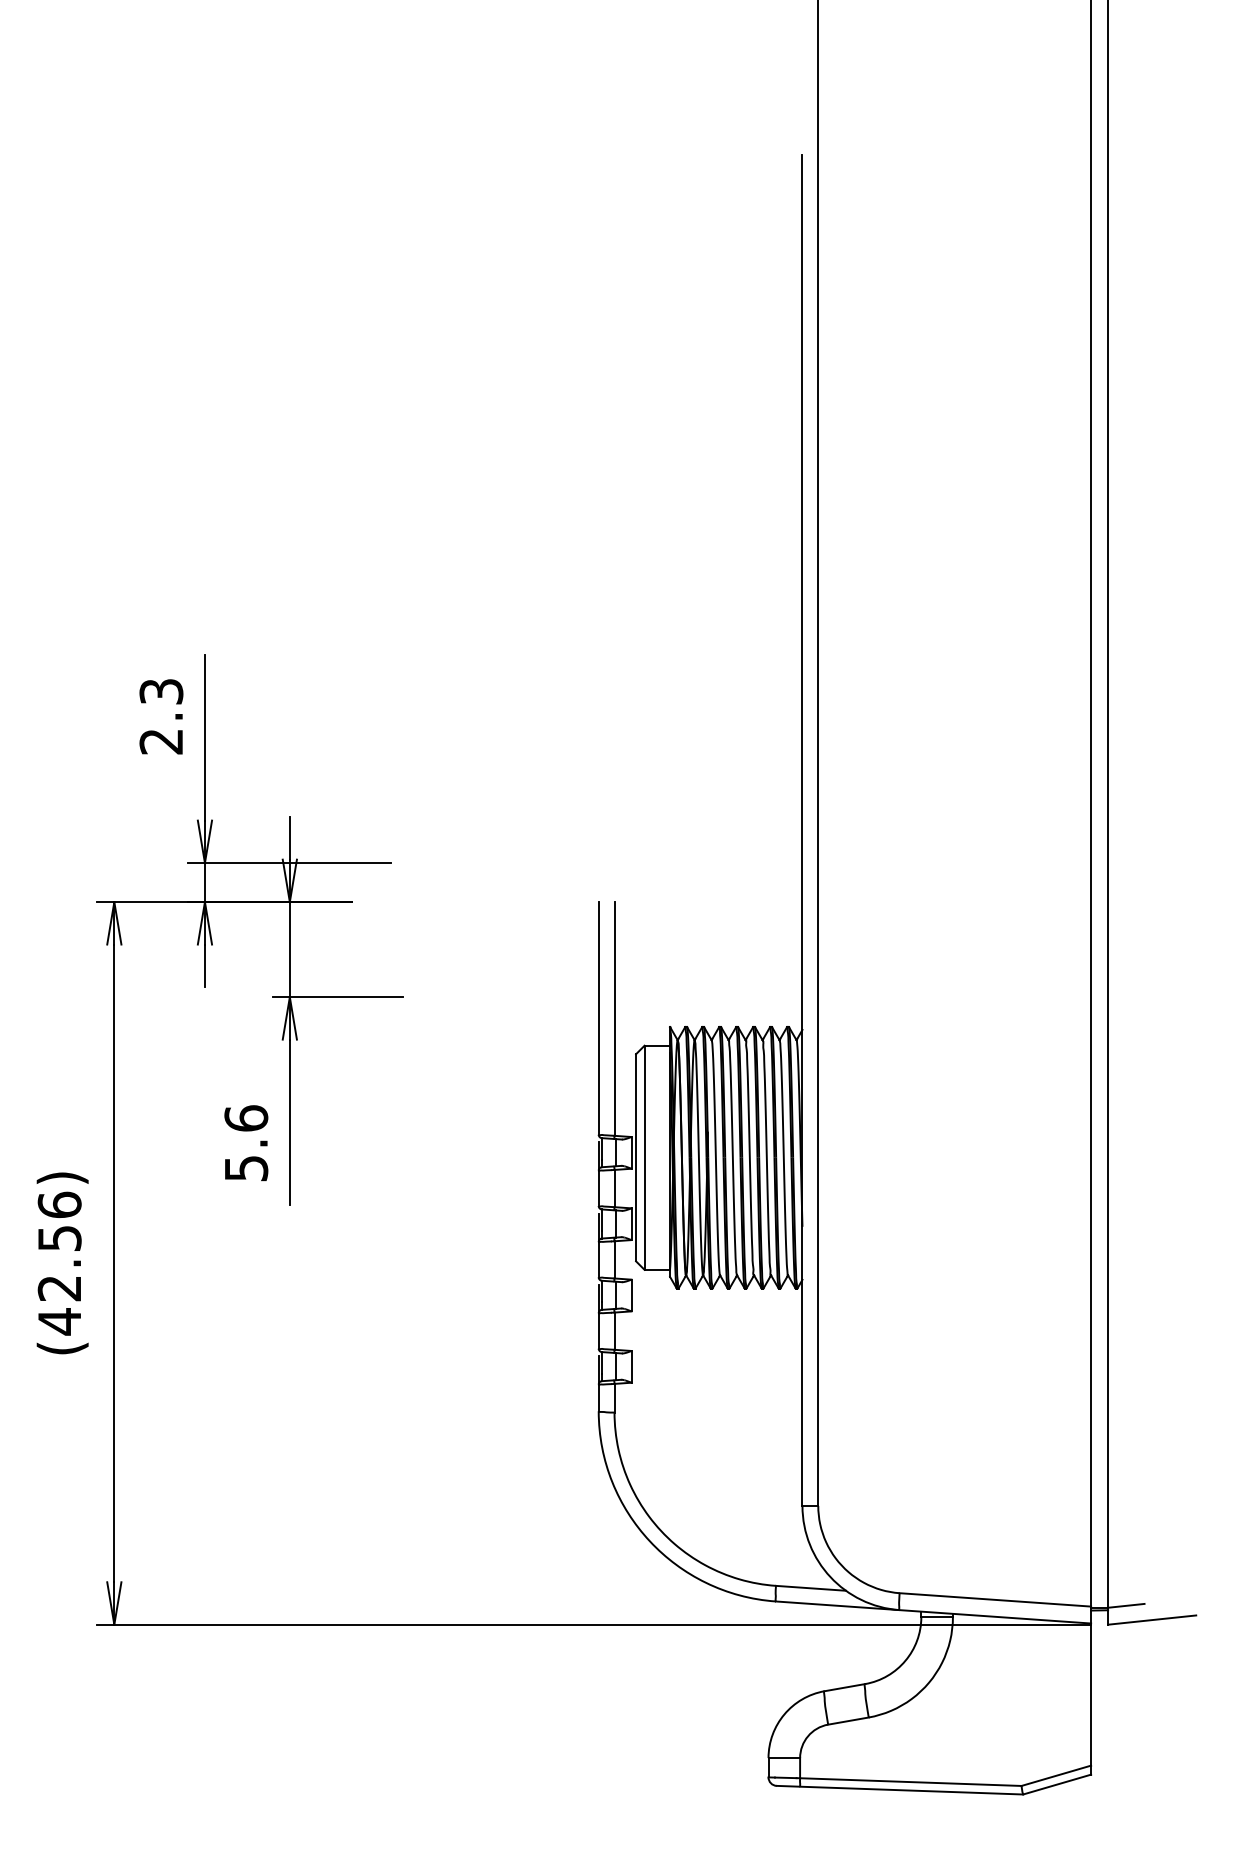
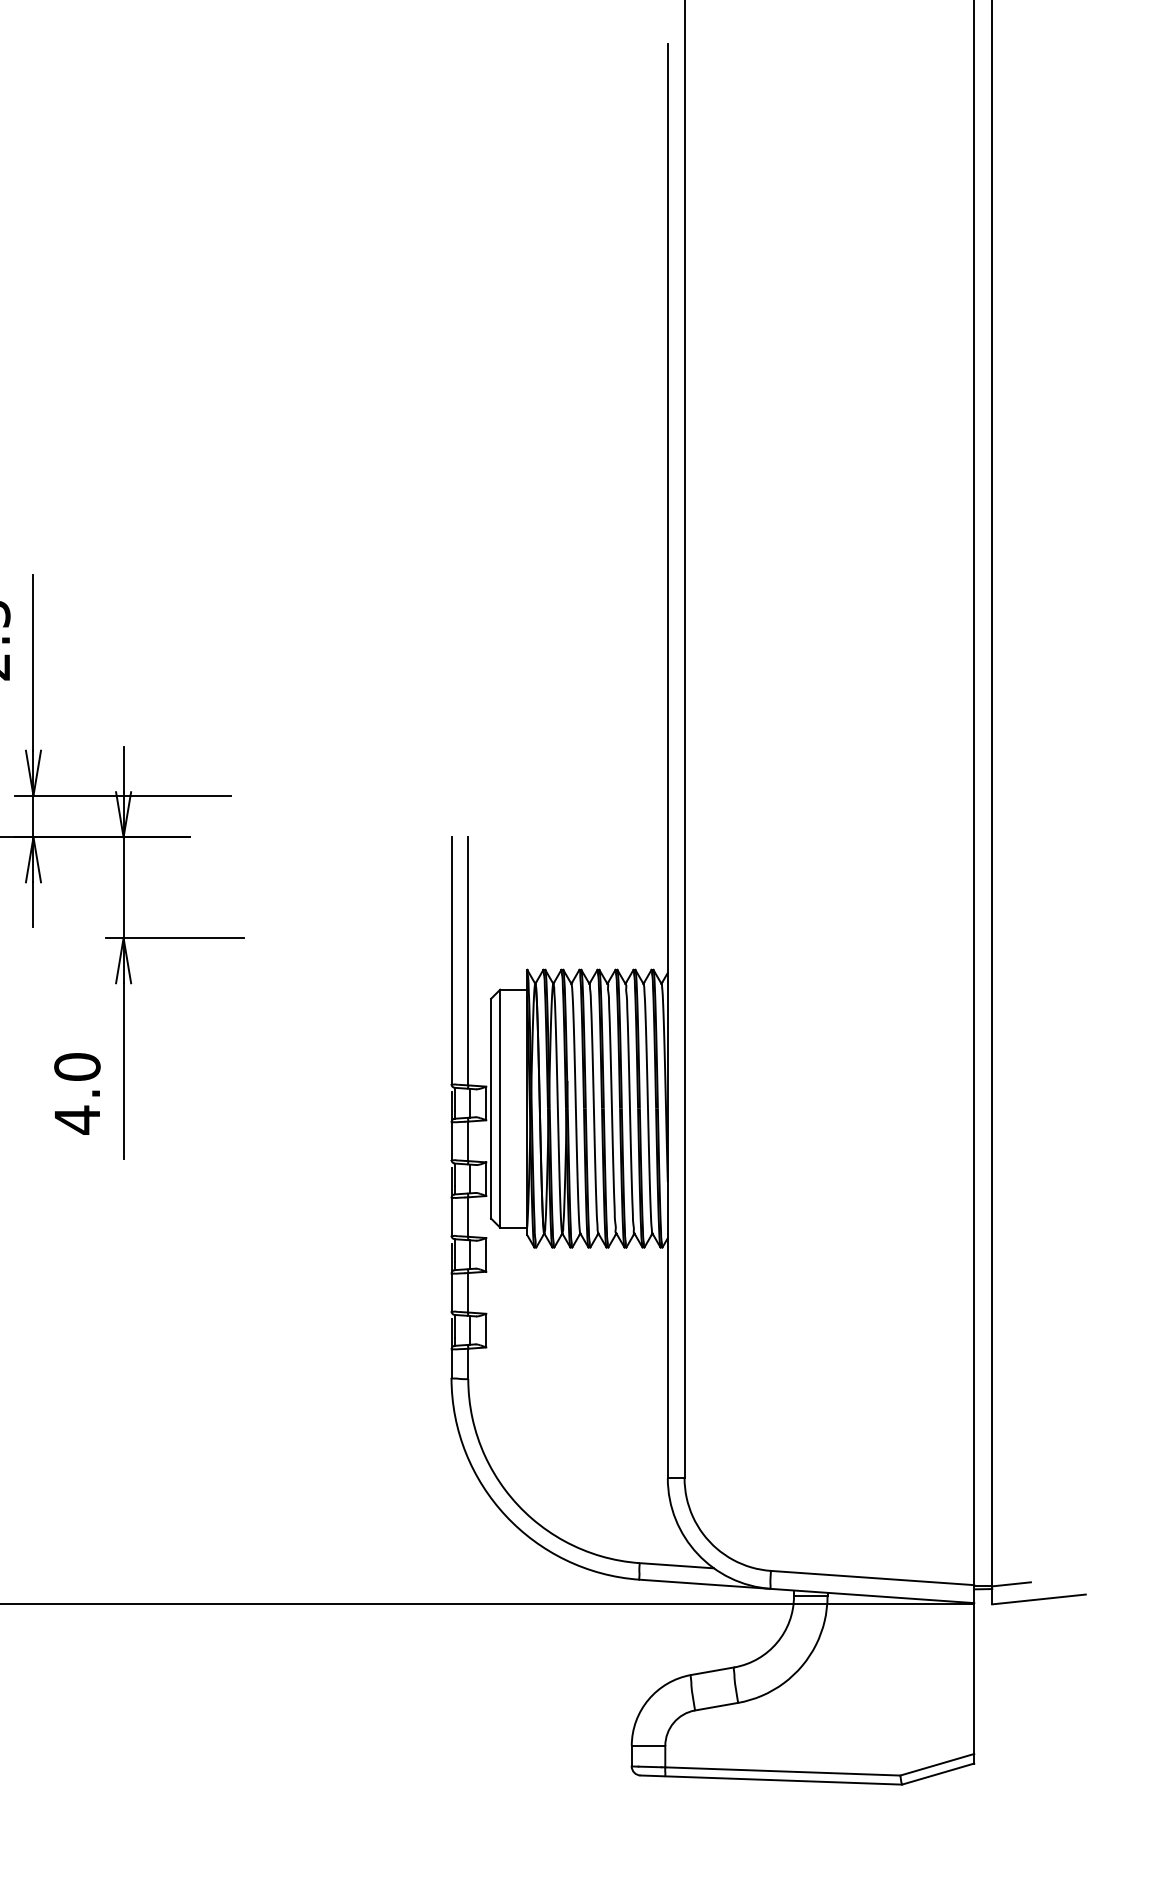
text: (246, 1143) -> (77, 1093), 5.6 -> 4.0

